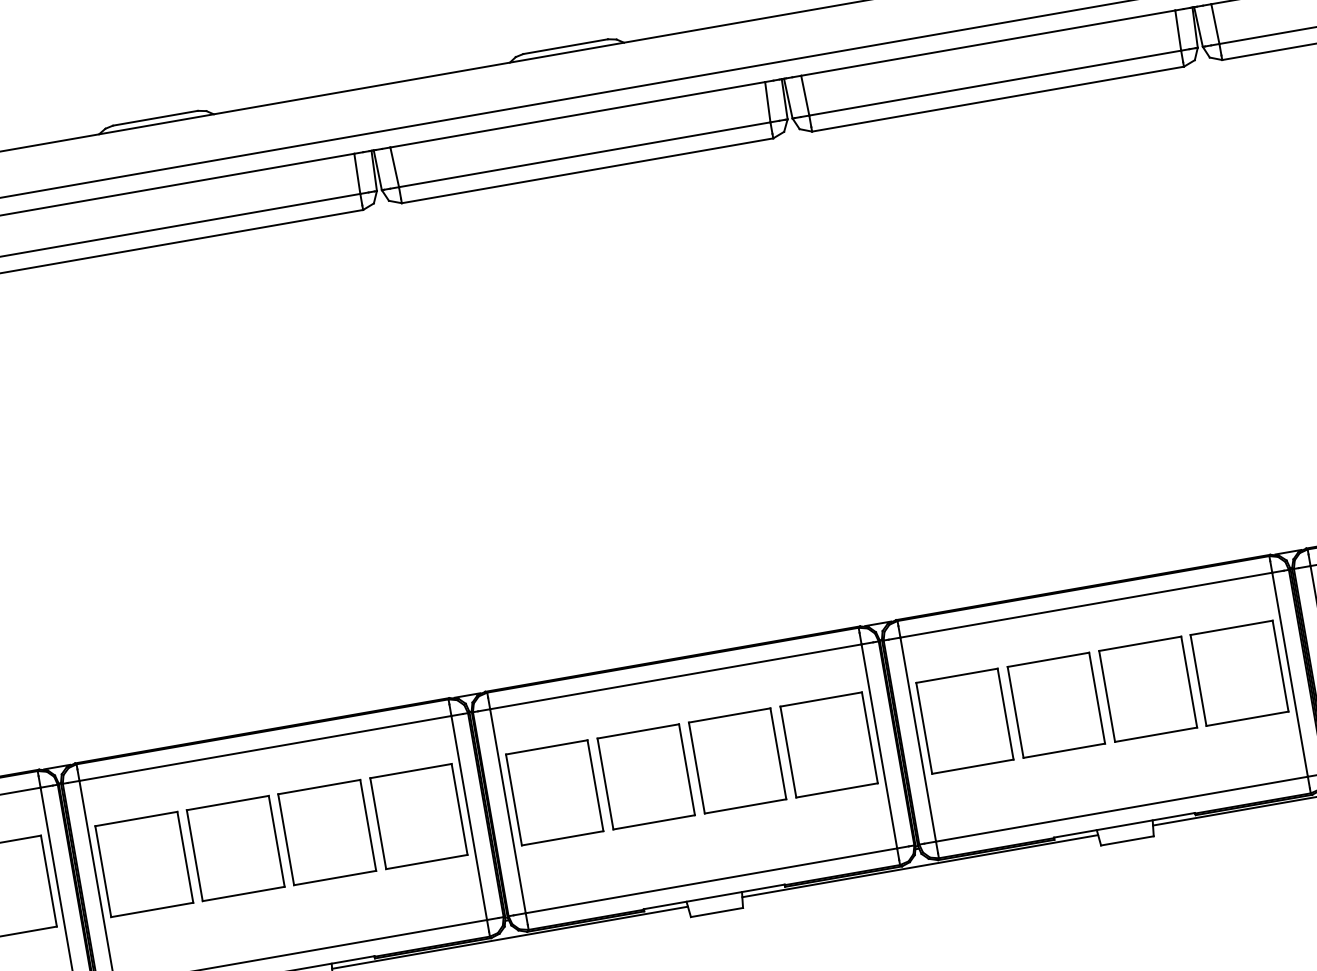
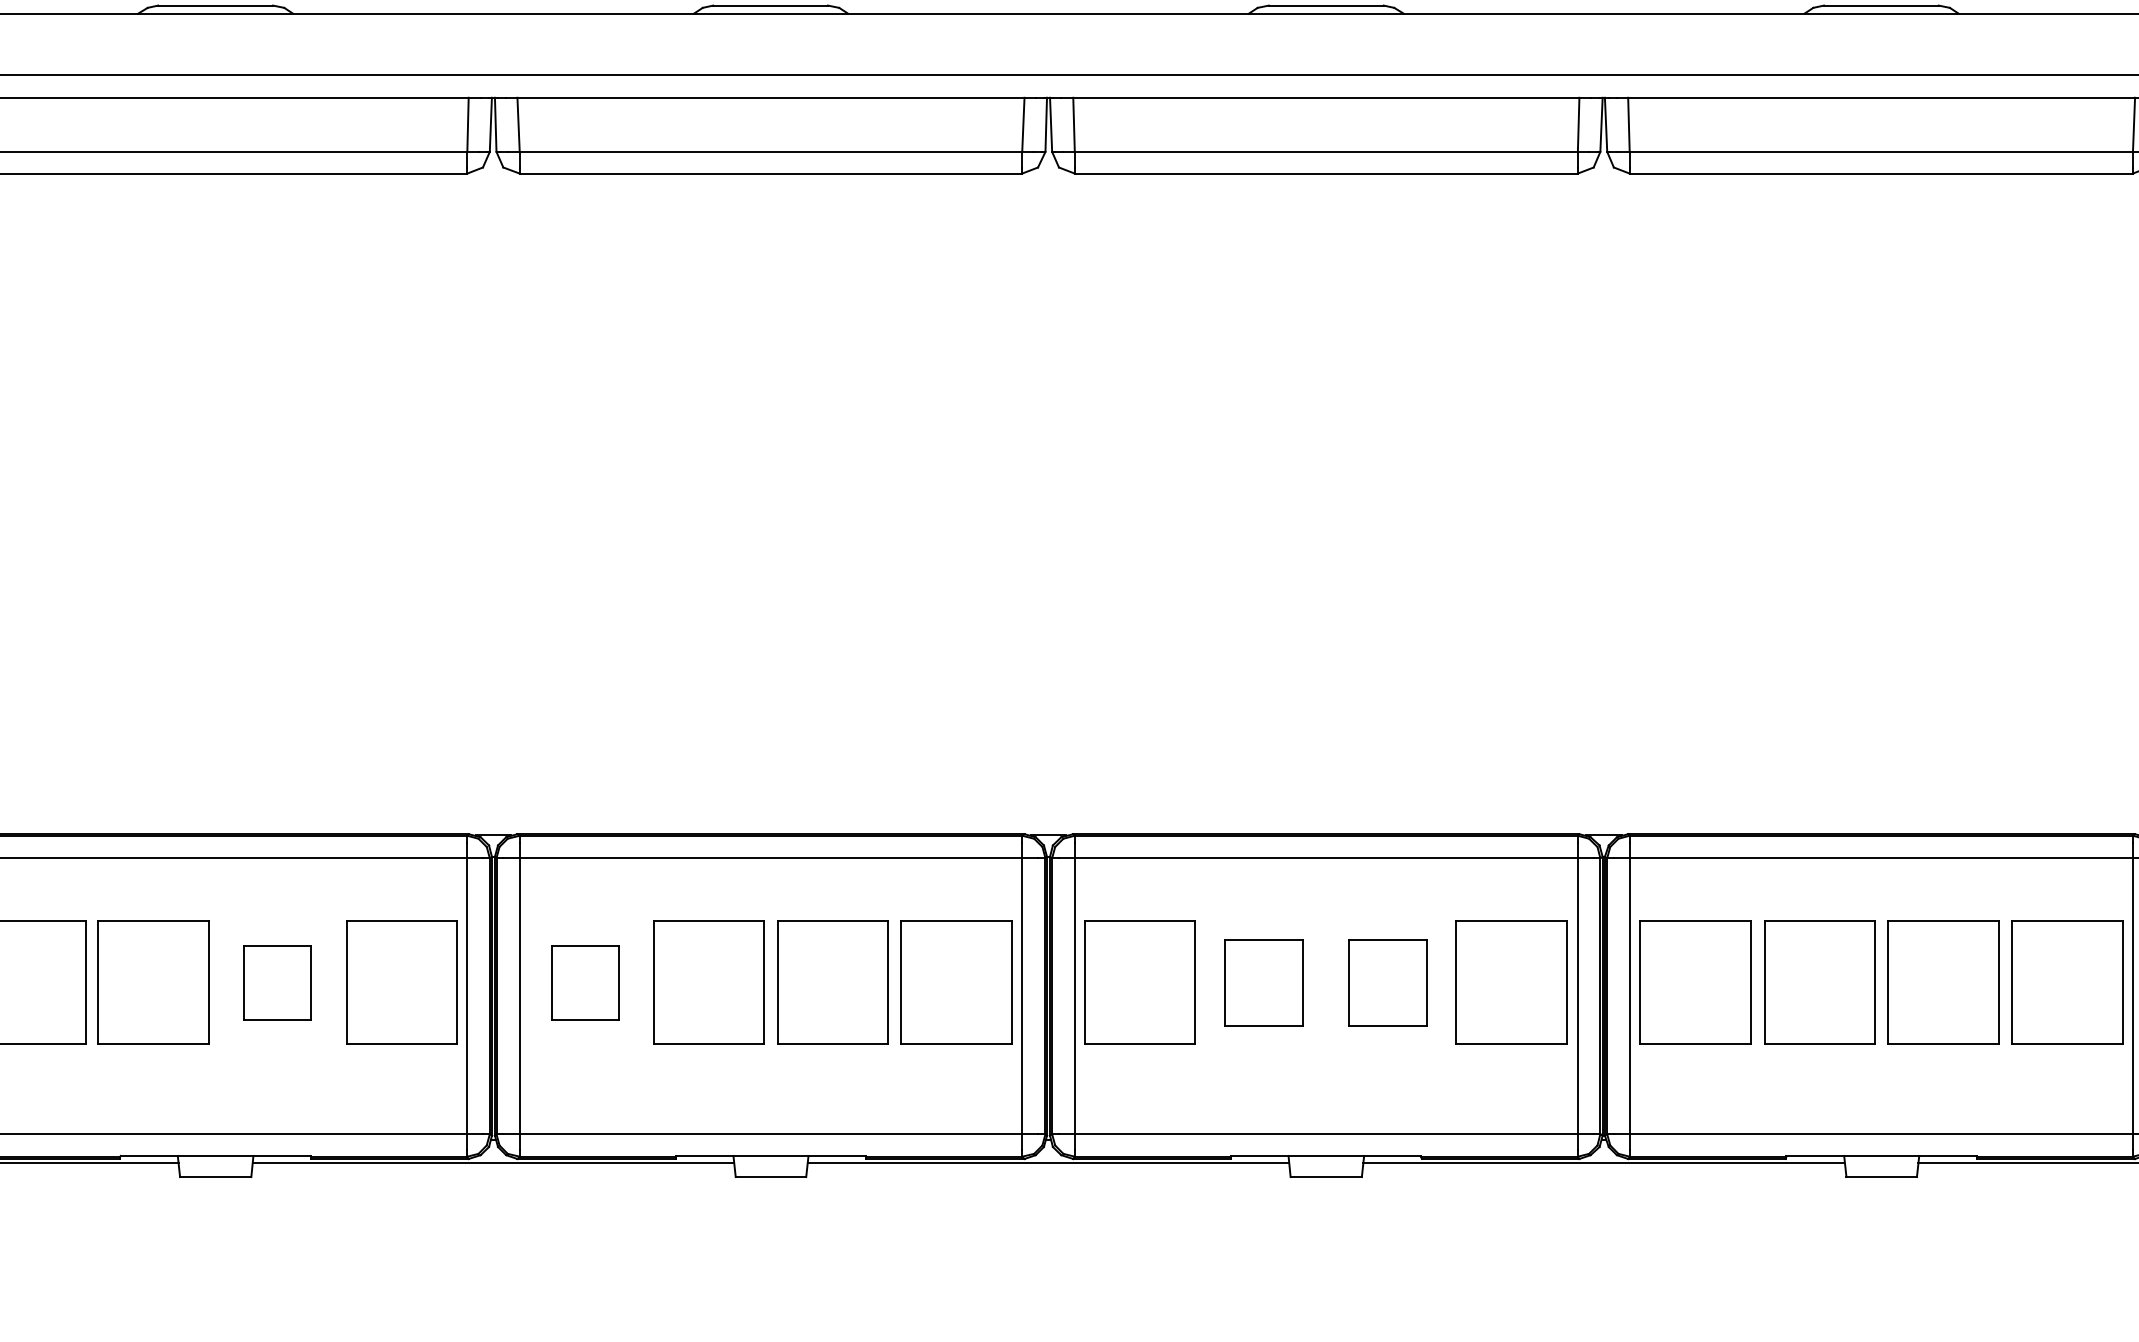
part: (1148, 689) -> (1388, 982), size x0.7
part: (1055, 705) -> (1263, 982), size x0.7
part: (554, 792) -> (585, 982), size x0.6
part: (327, 832) -> (277, 982), size x0.6

